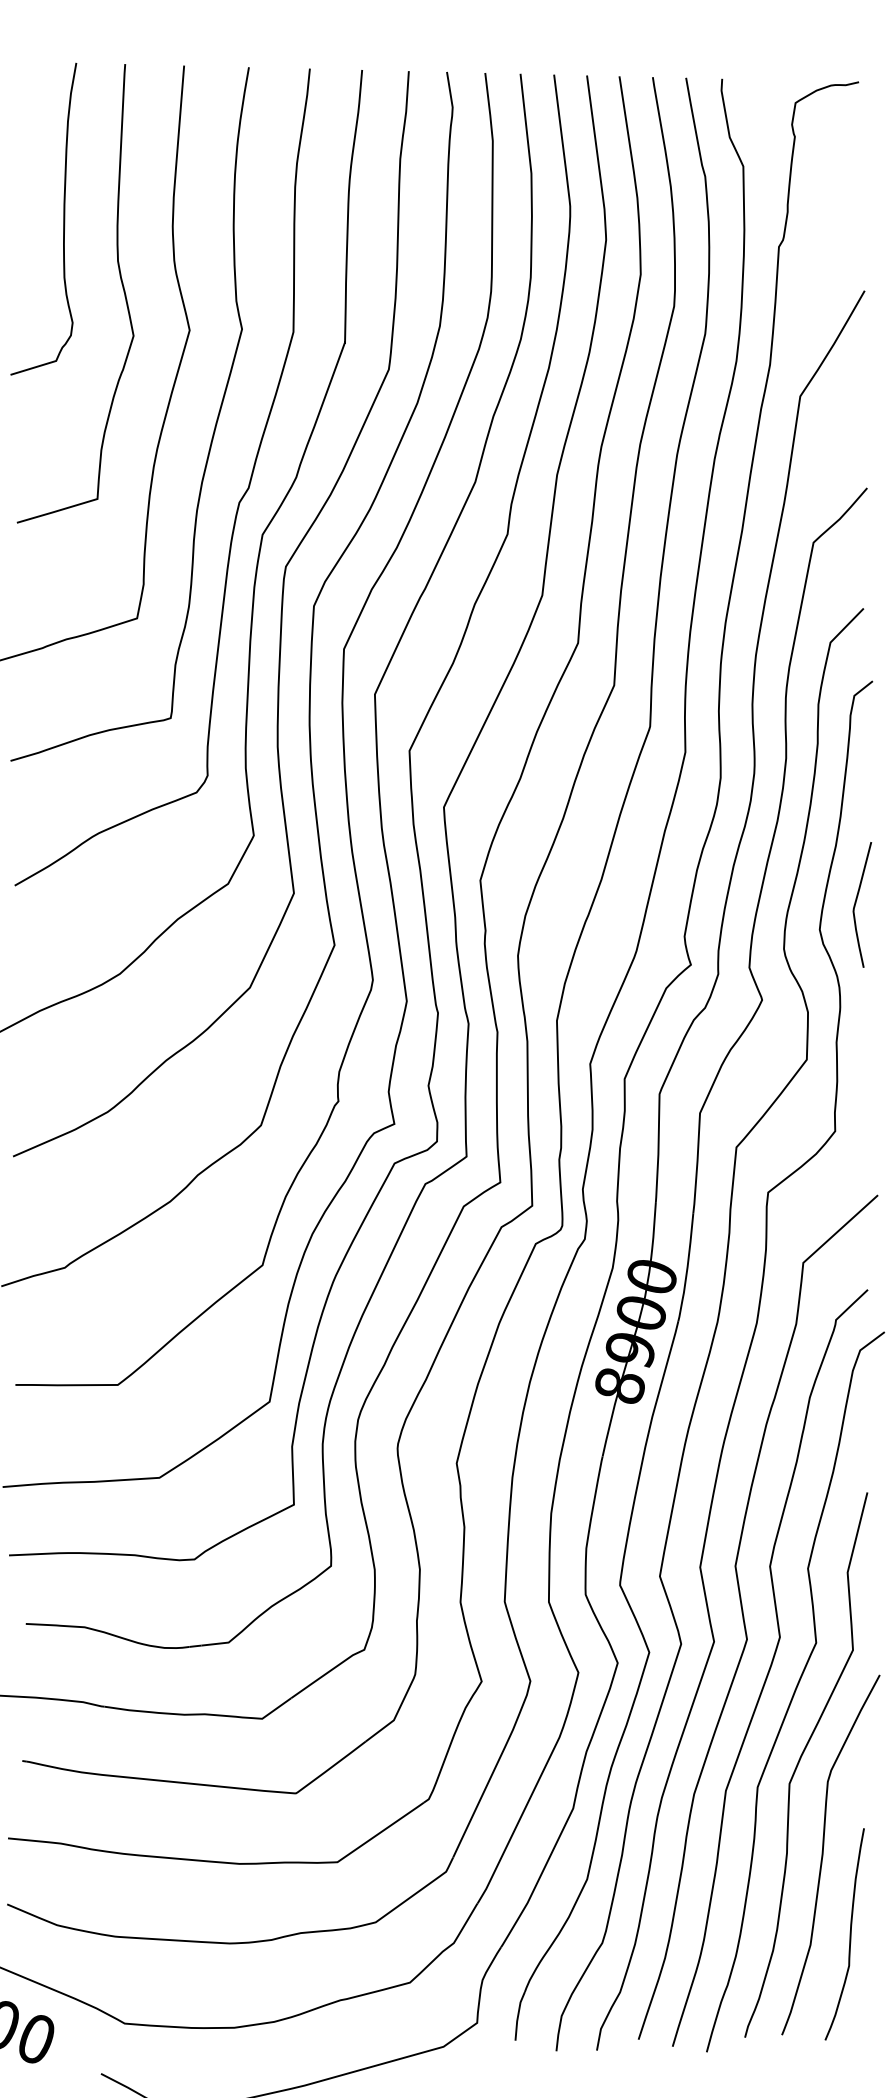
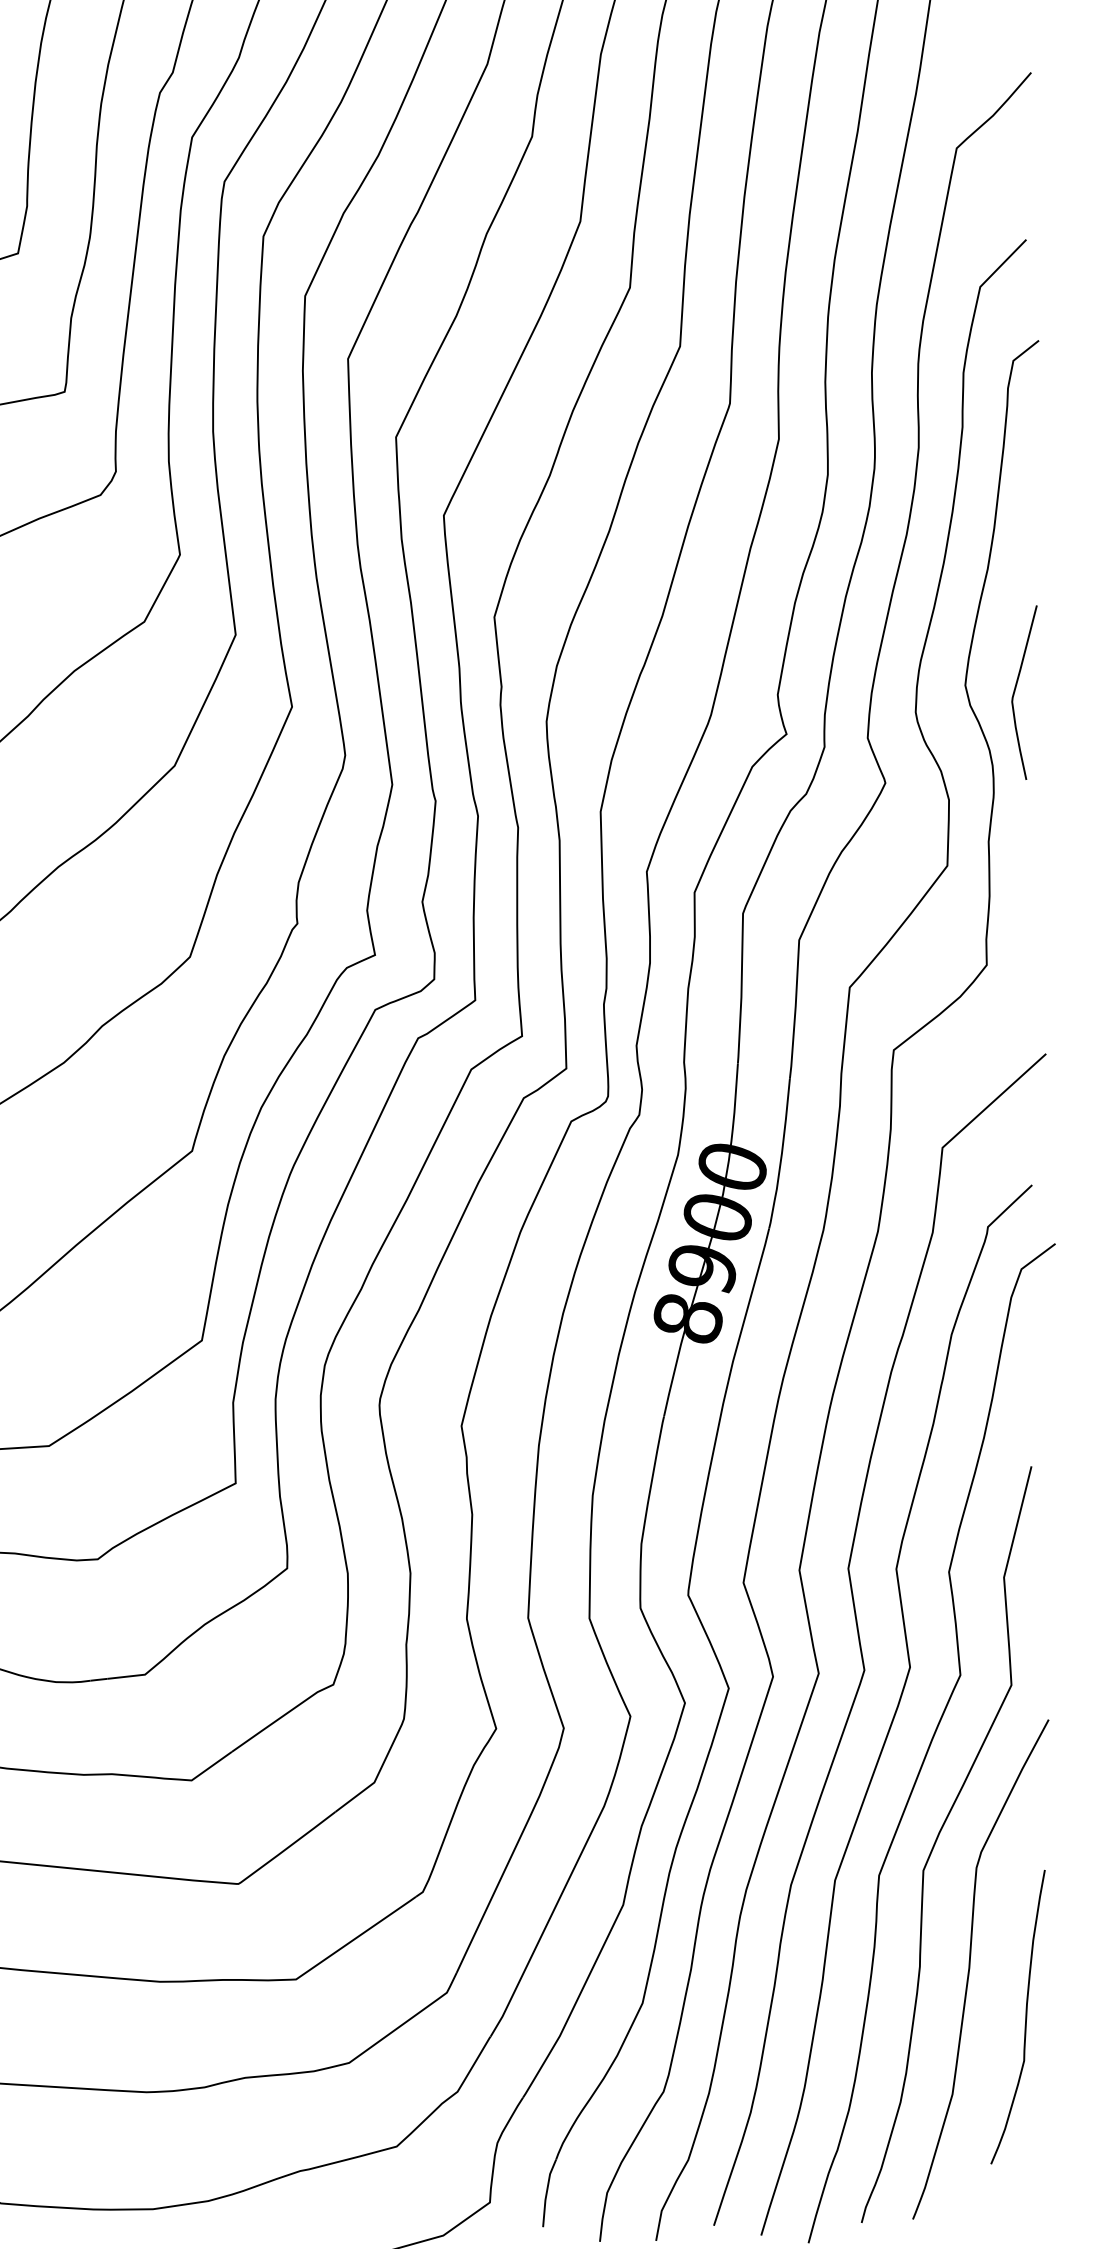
curve: (856, 903) -> (1016, 690), moved
curve: (849, 1934) -> (1024, 2017), moved

